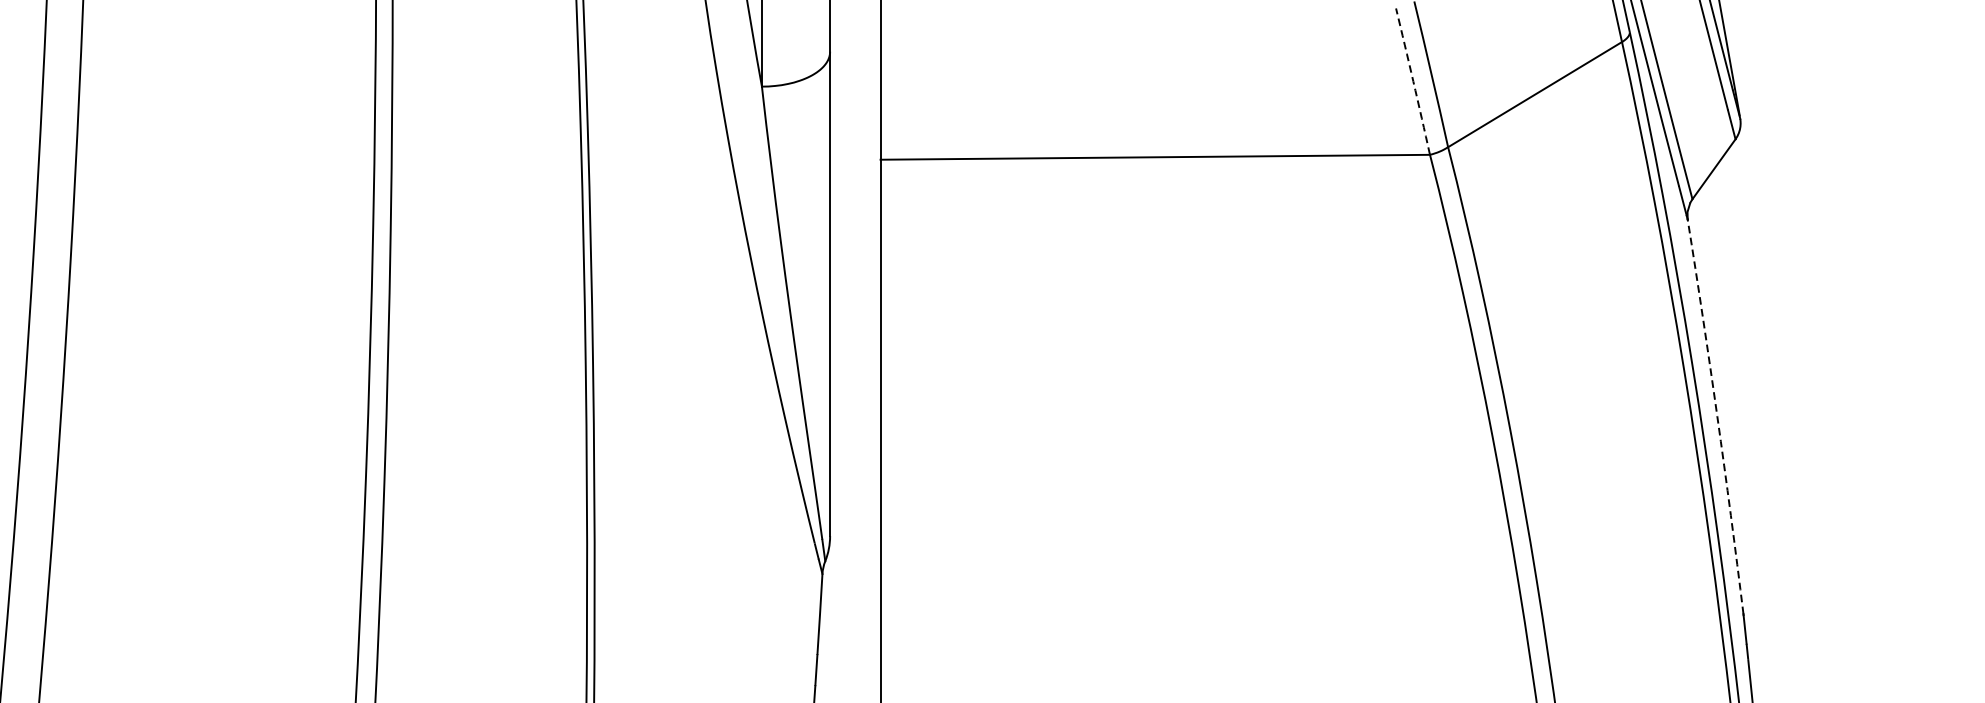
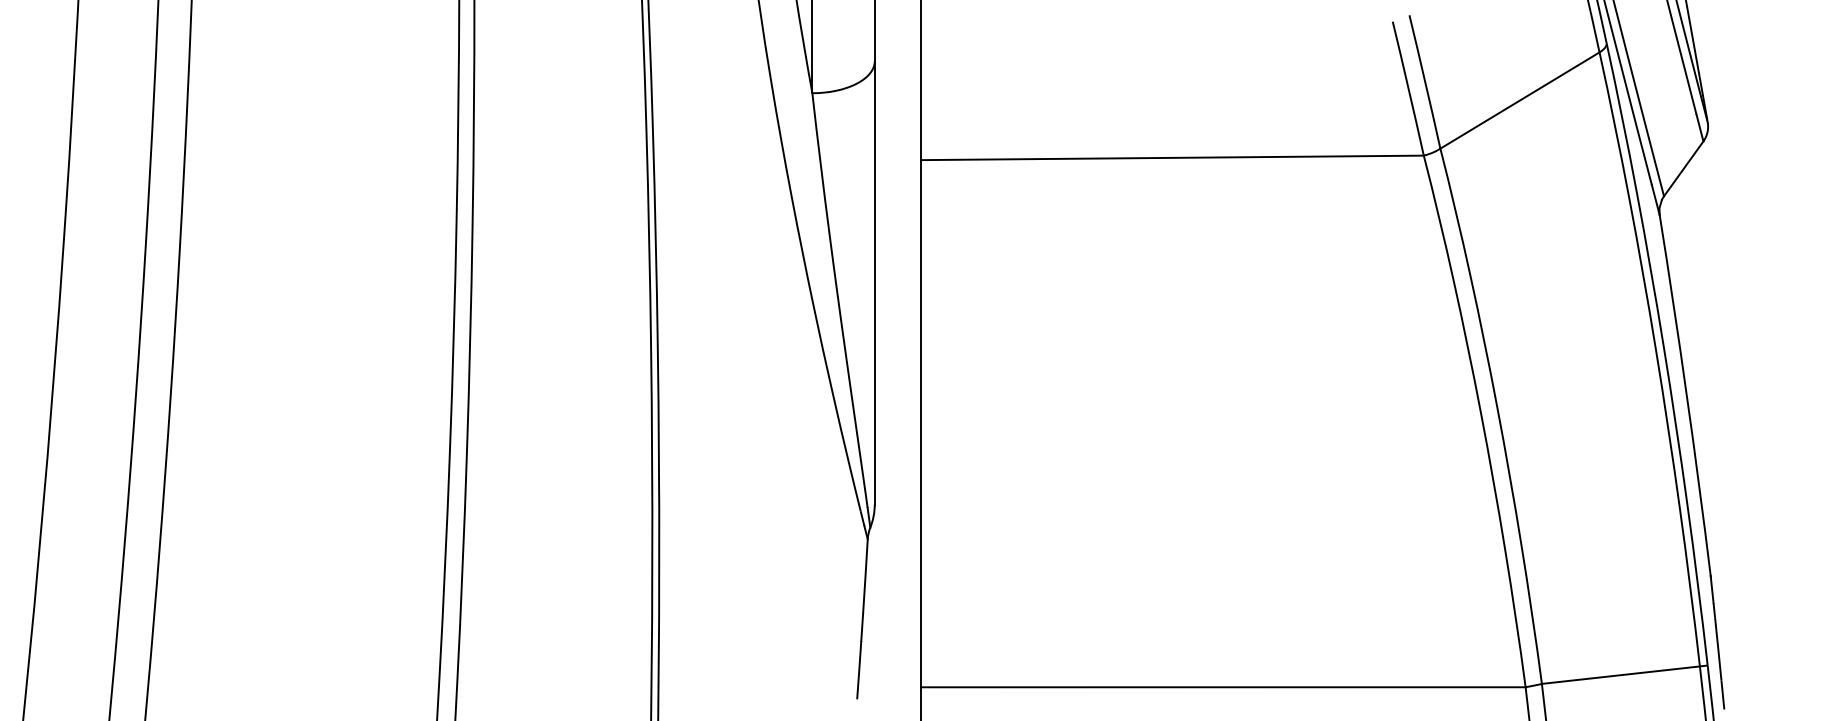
arc: (1413, 81) -> (1408, 88), dashed -> solid
arc: (1717, 416) -> (1686, 395), dashed -> solid

